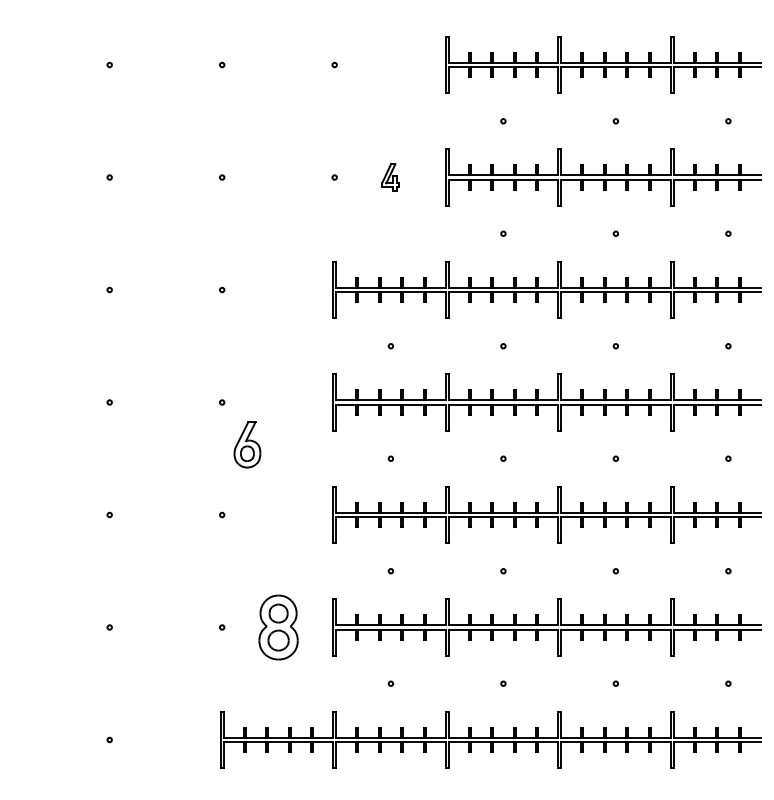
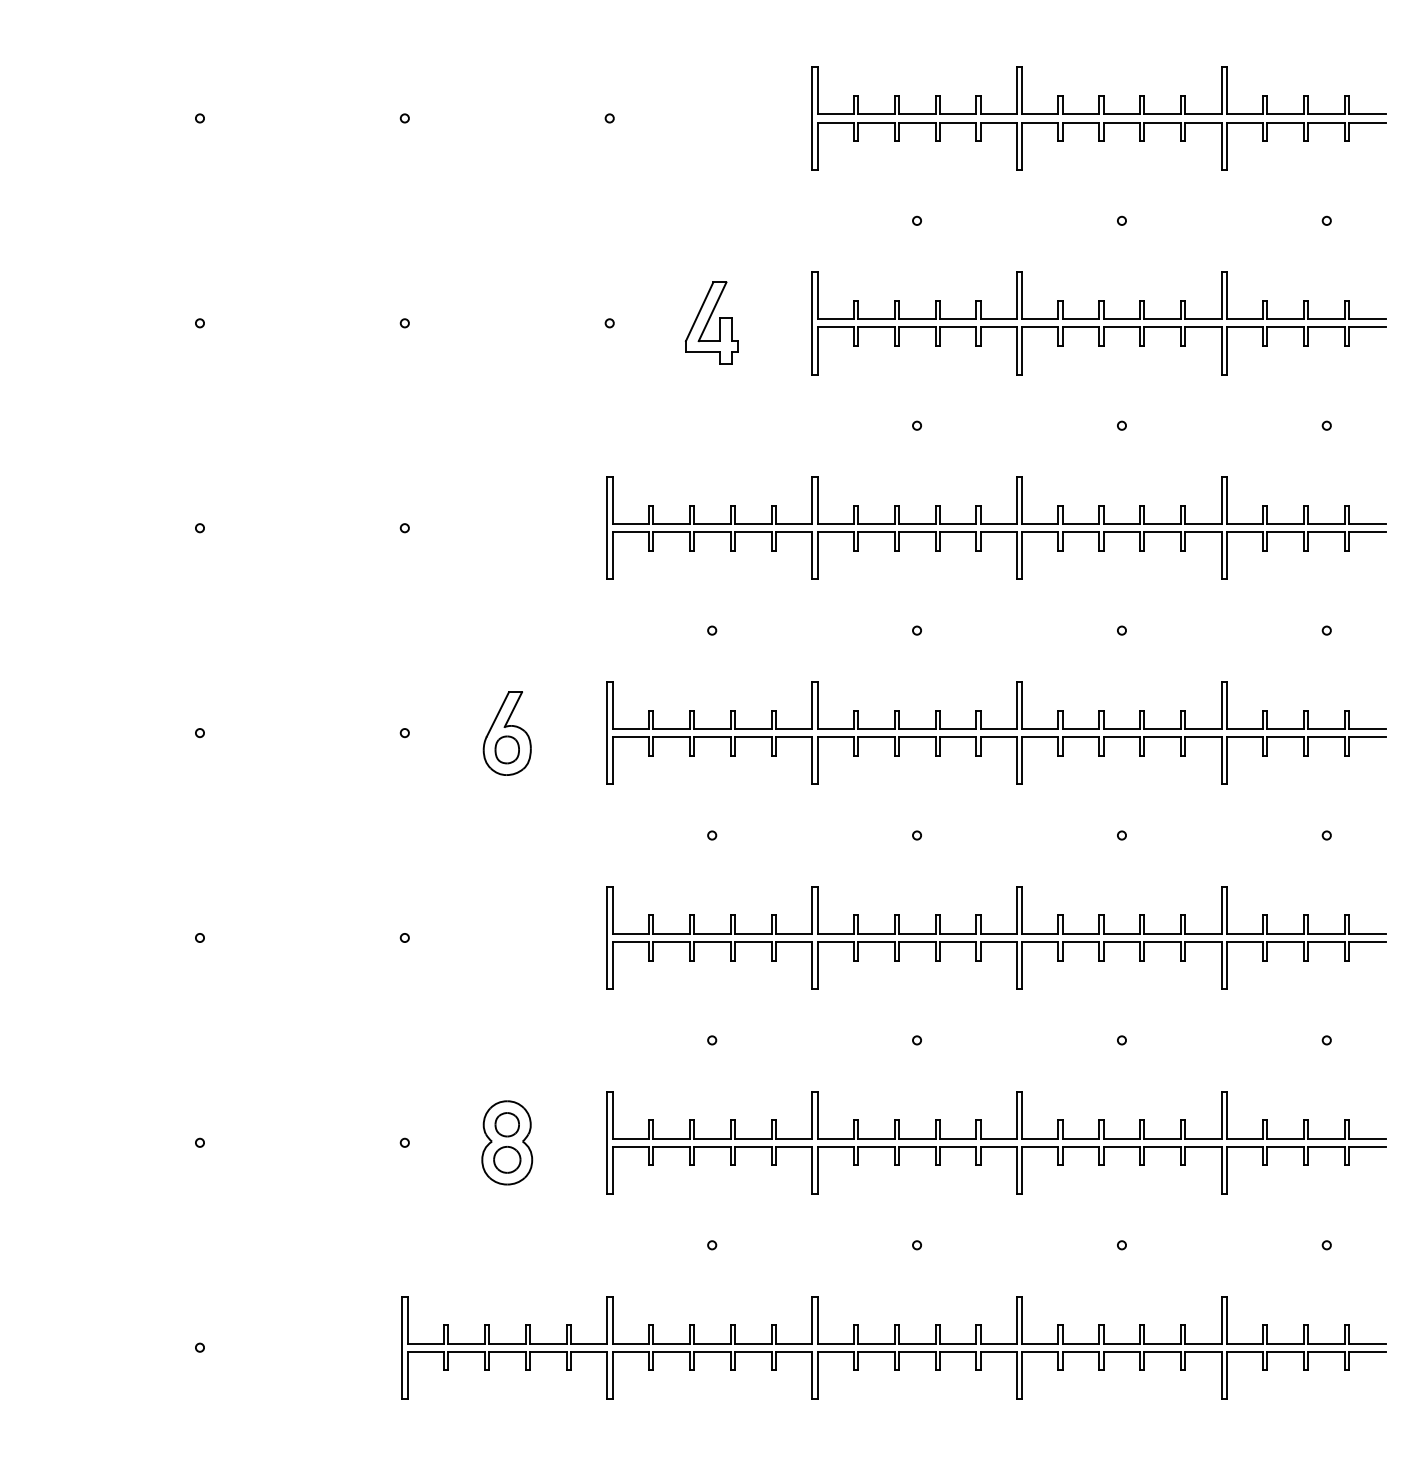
part: (390, 177) -> (711, 323), size x1.67
part: (247, 444) -> (507, 733), moved
part: (277, 627) -> (505, 1142), size x0.71

